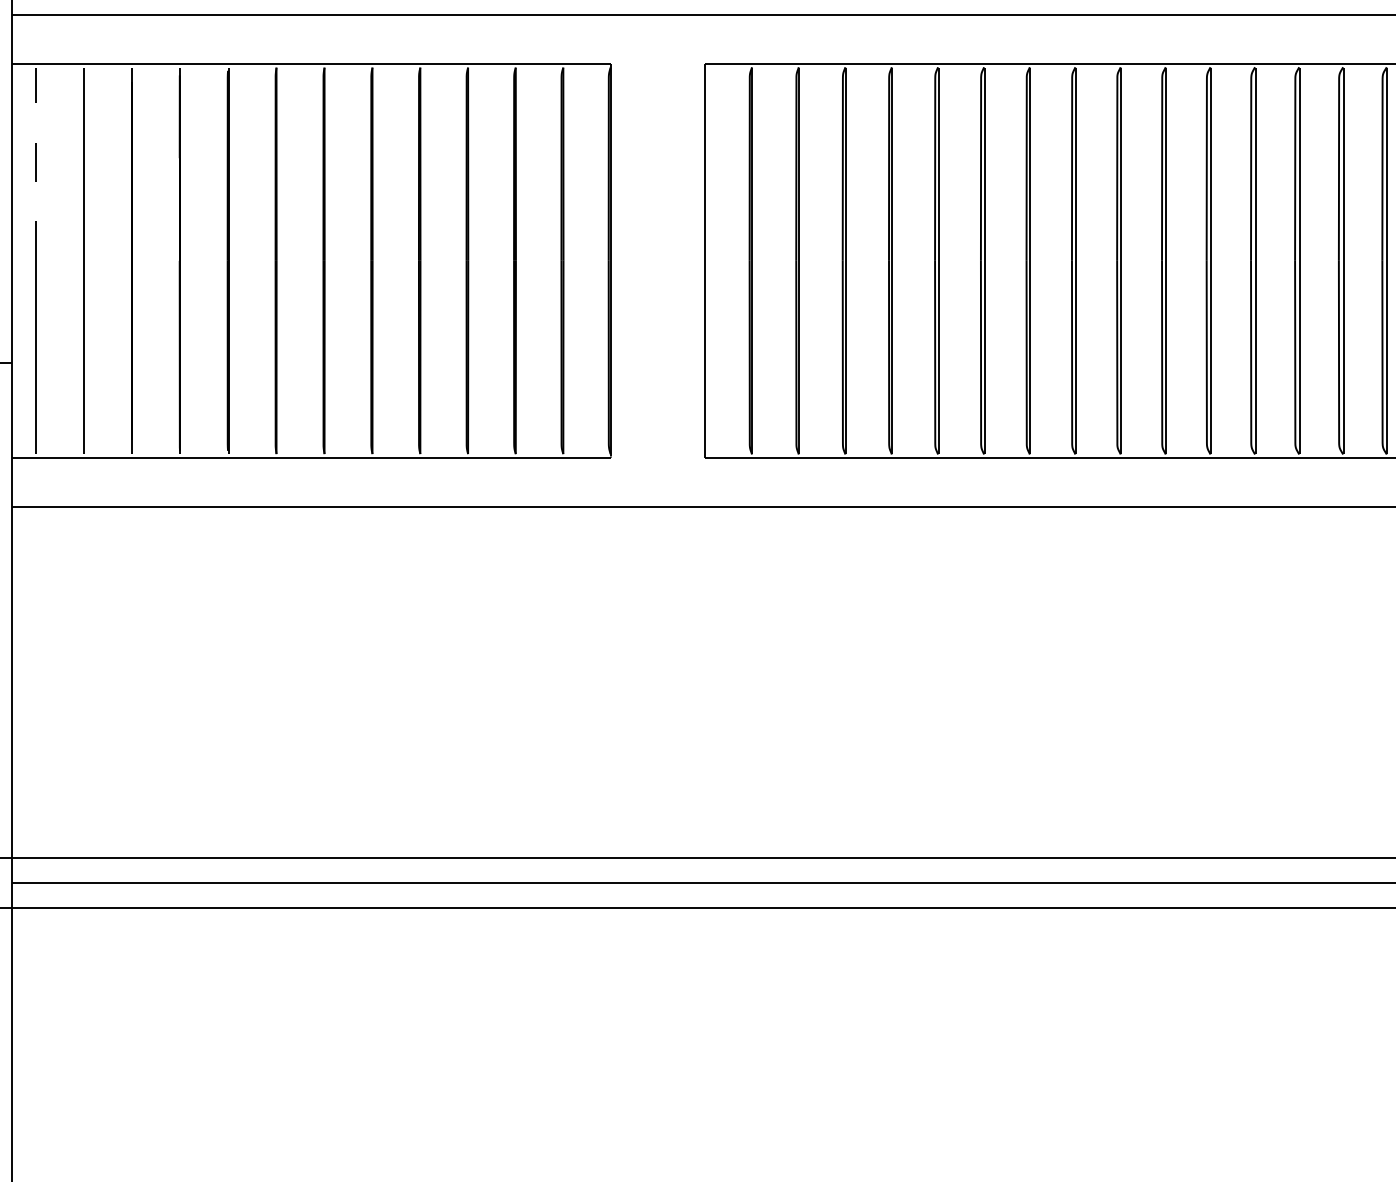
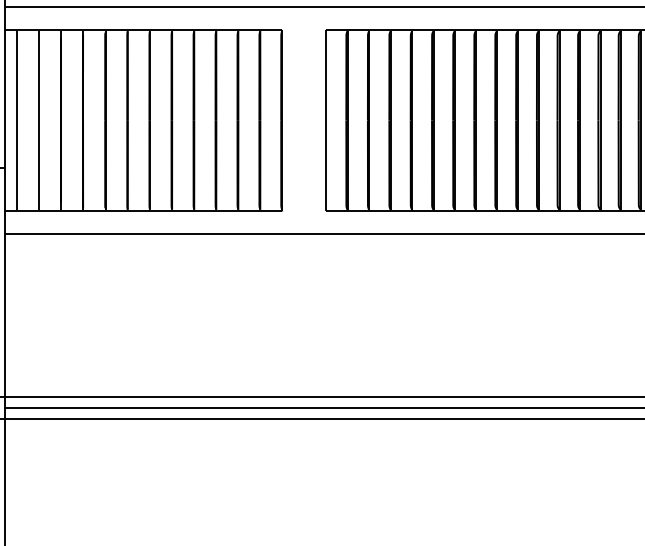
line: (35, 163) -> (16, 75), dashed -> solid

